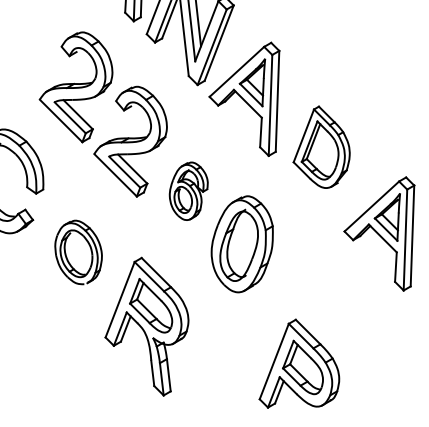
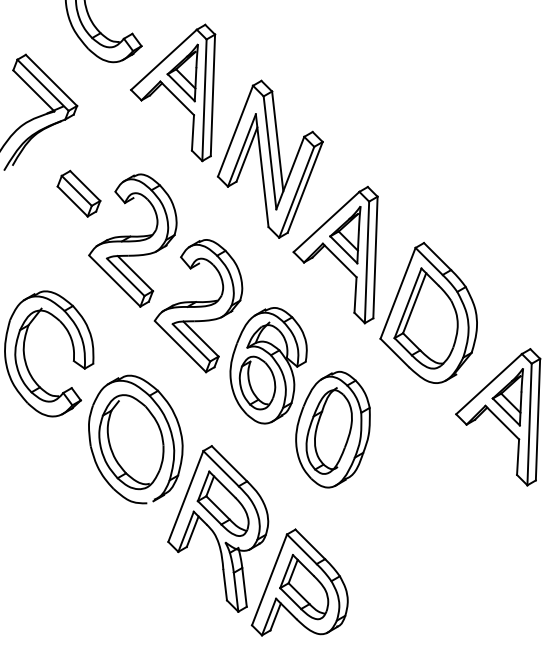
part: (30, 48) -> (78, 193), added
part: (321, 147) -> (428, 312), size x1.43
part: (188, 191) -> (268, 365), size x1.67
part: (78, 252) -> (135, 439), size x1.67
part: (299, 363) -> (299, 582), moved

